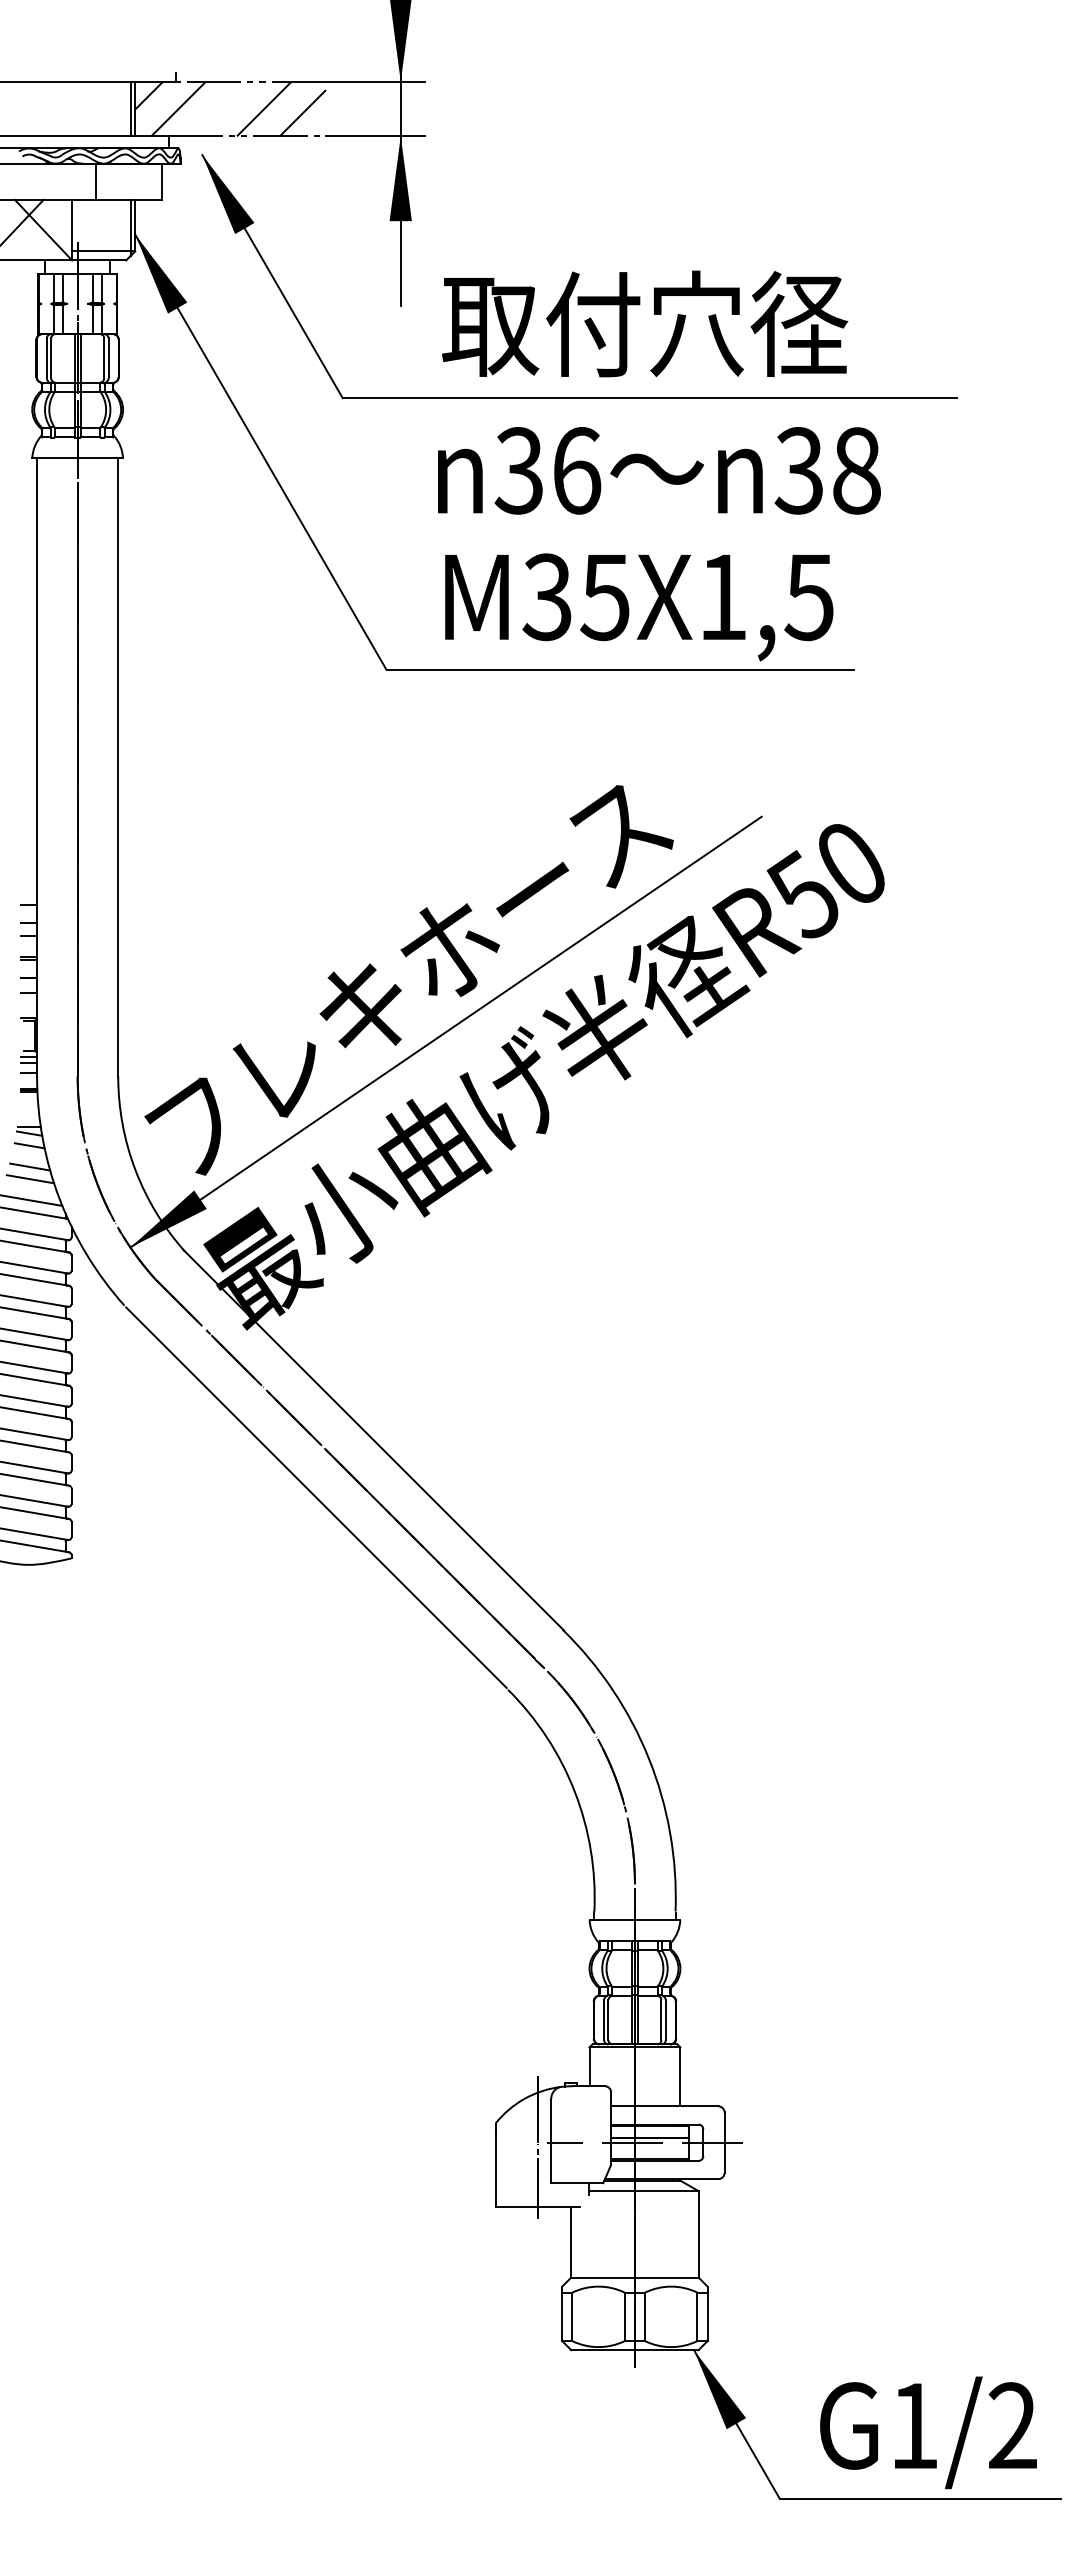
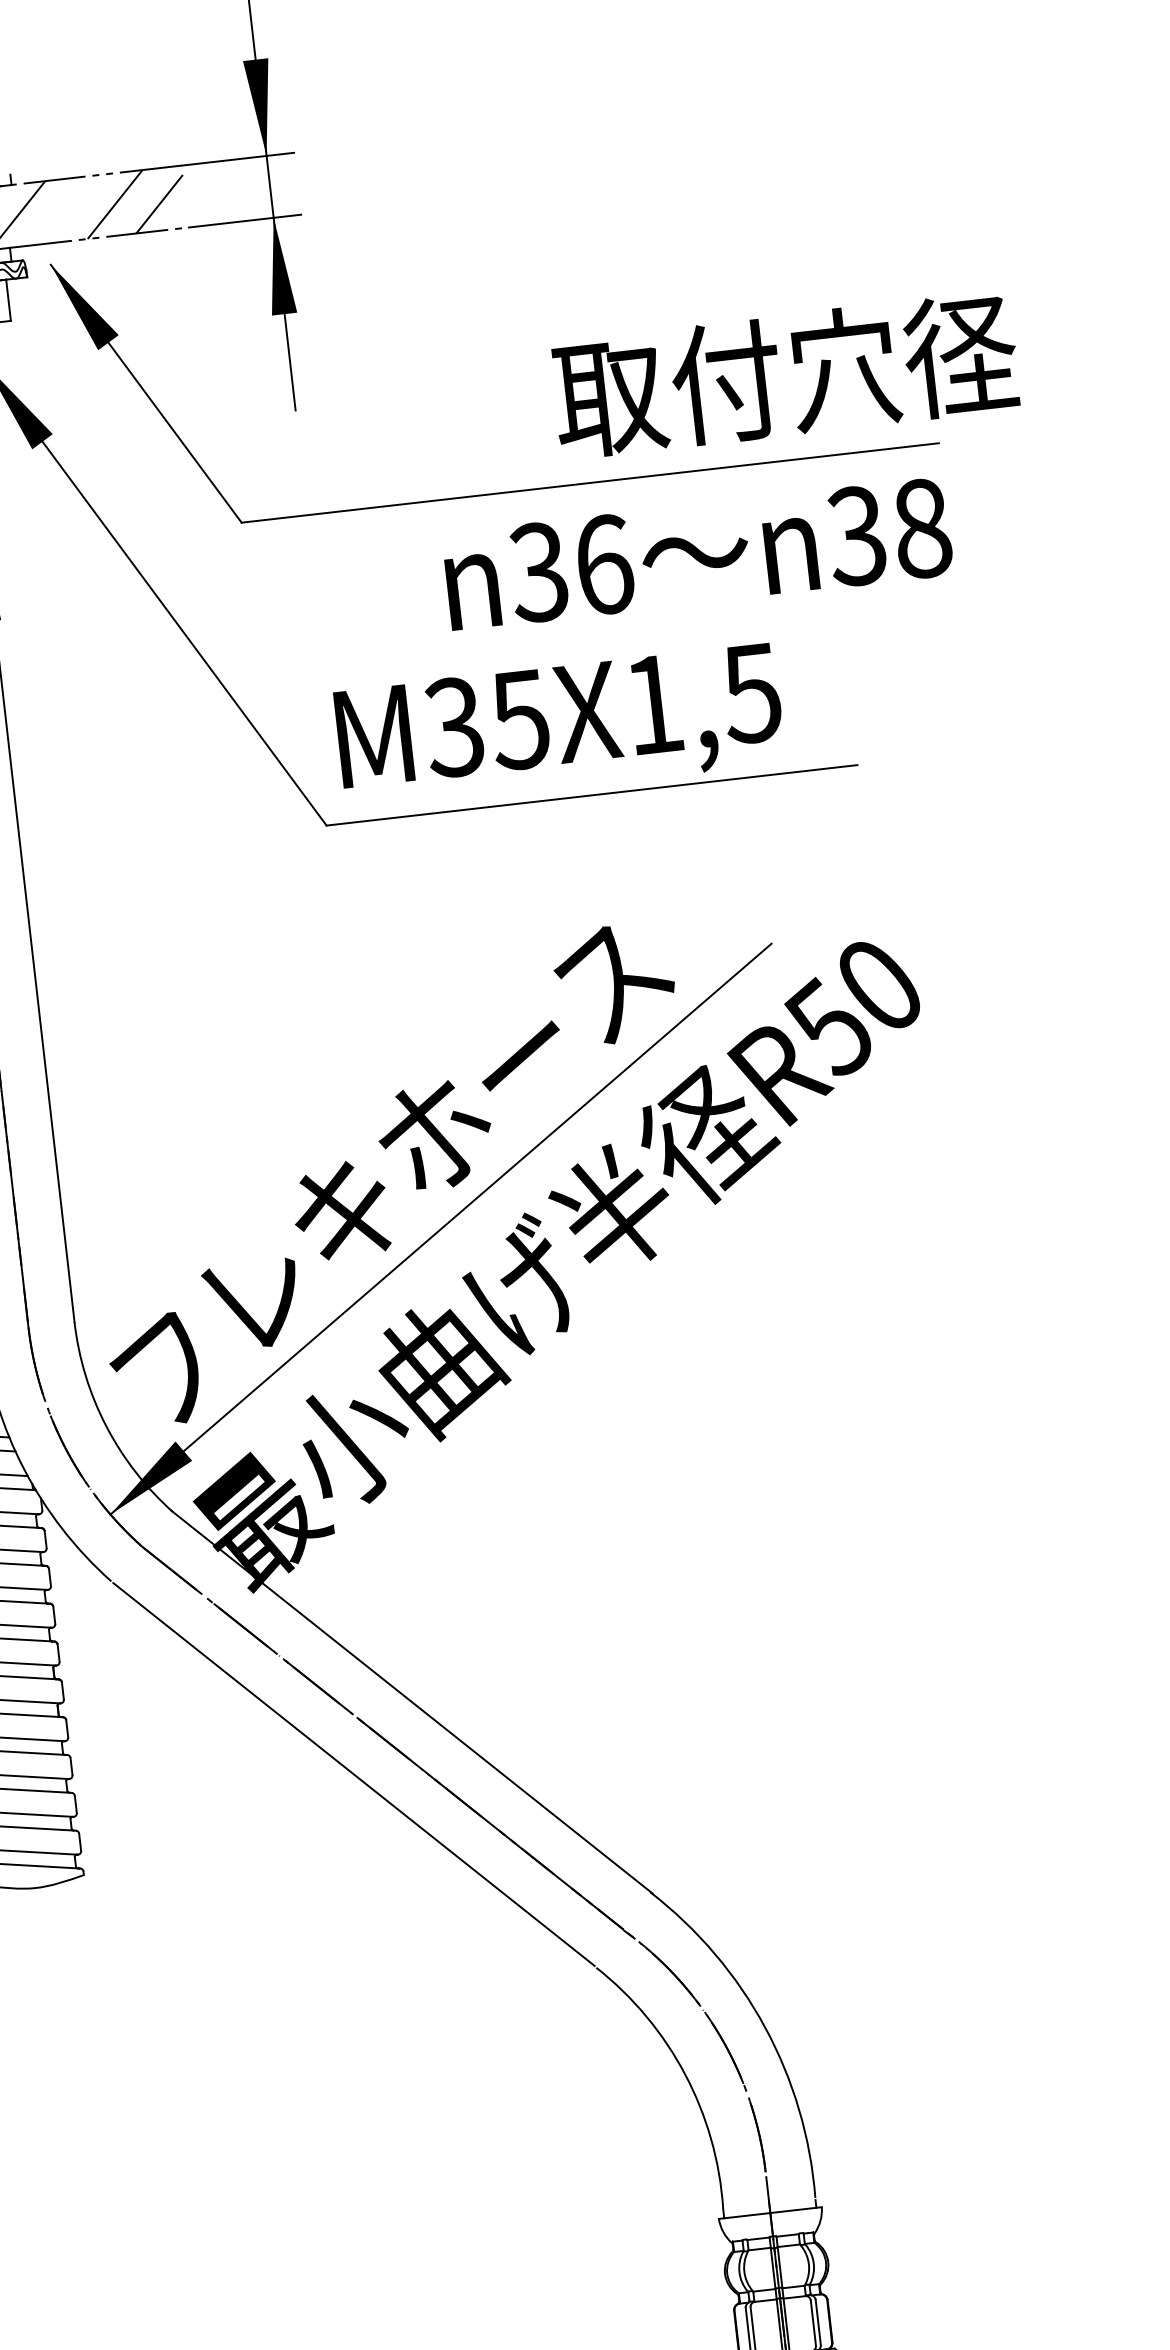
text: (645, 323) -> (785, 374), moved
text: (659, 470) -> (698, 553), moved
text: (639, 607) -> (560, 727), moved

